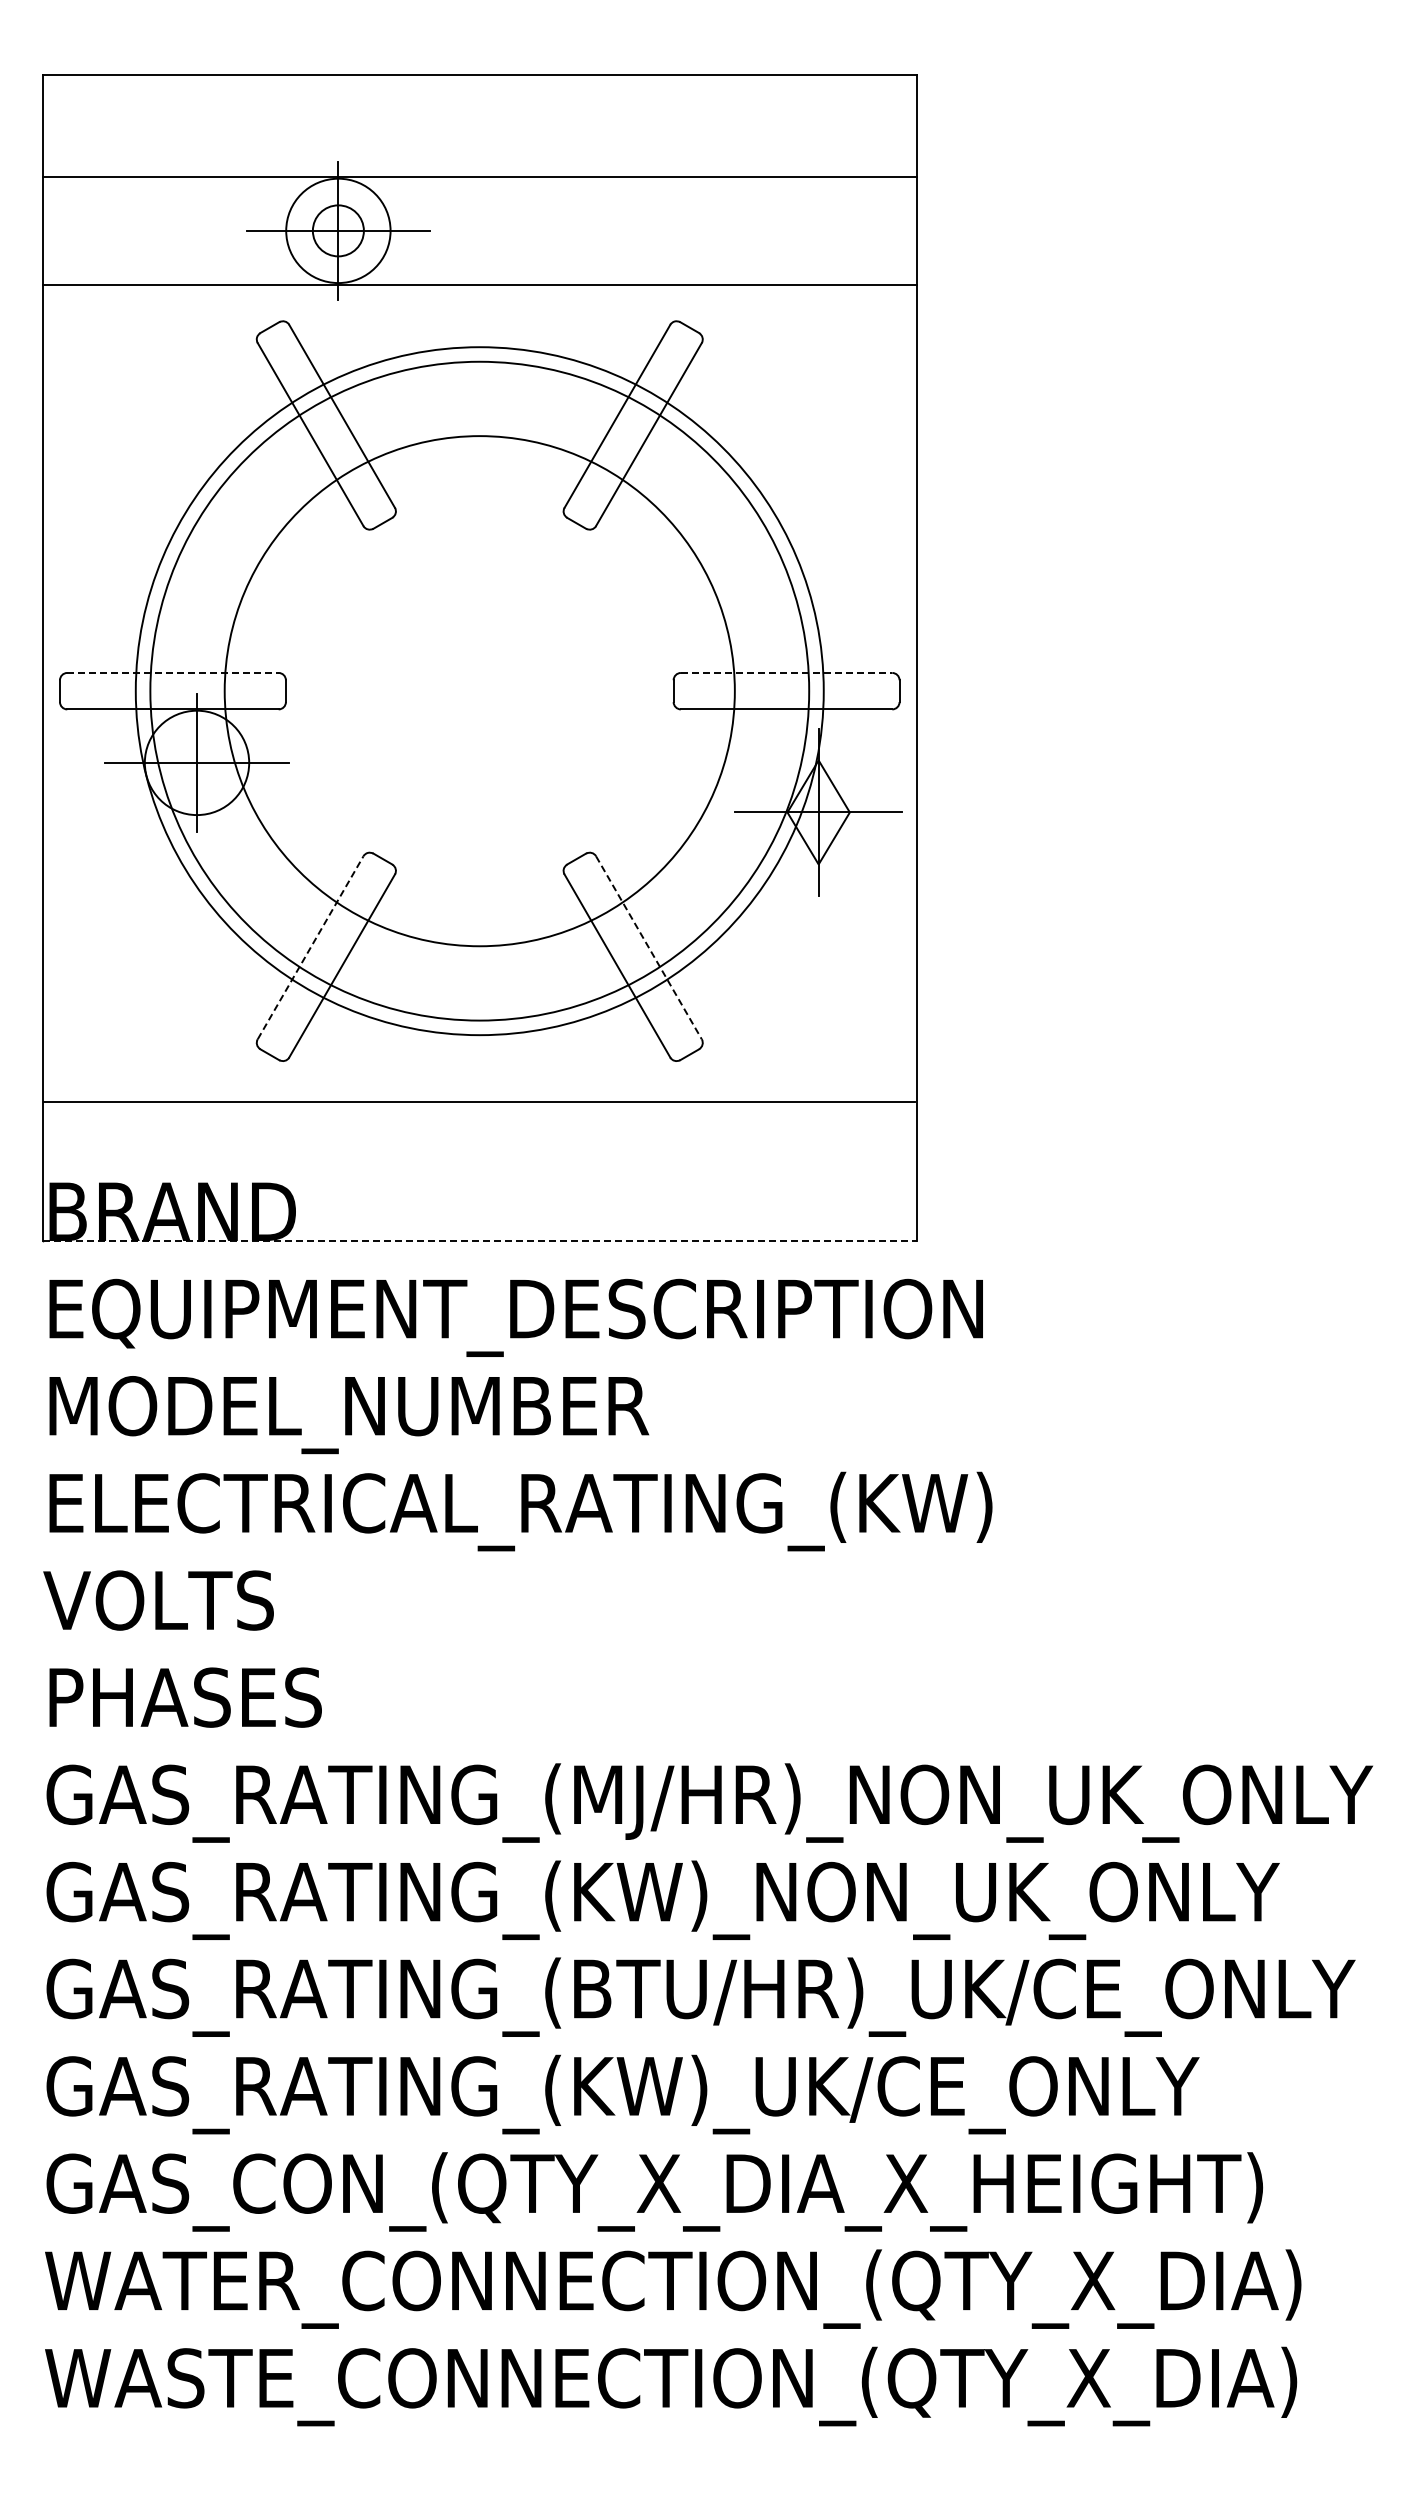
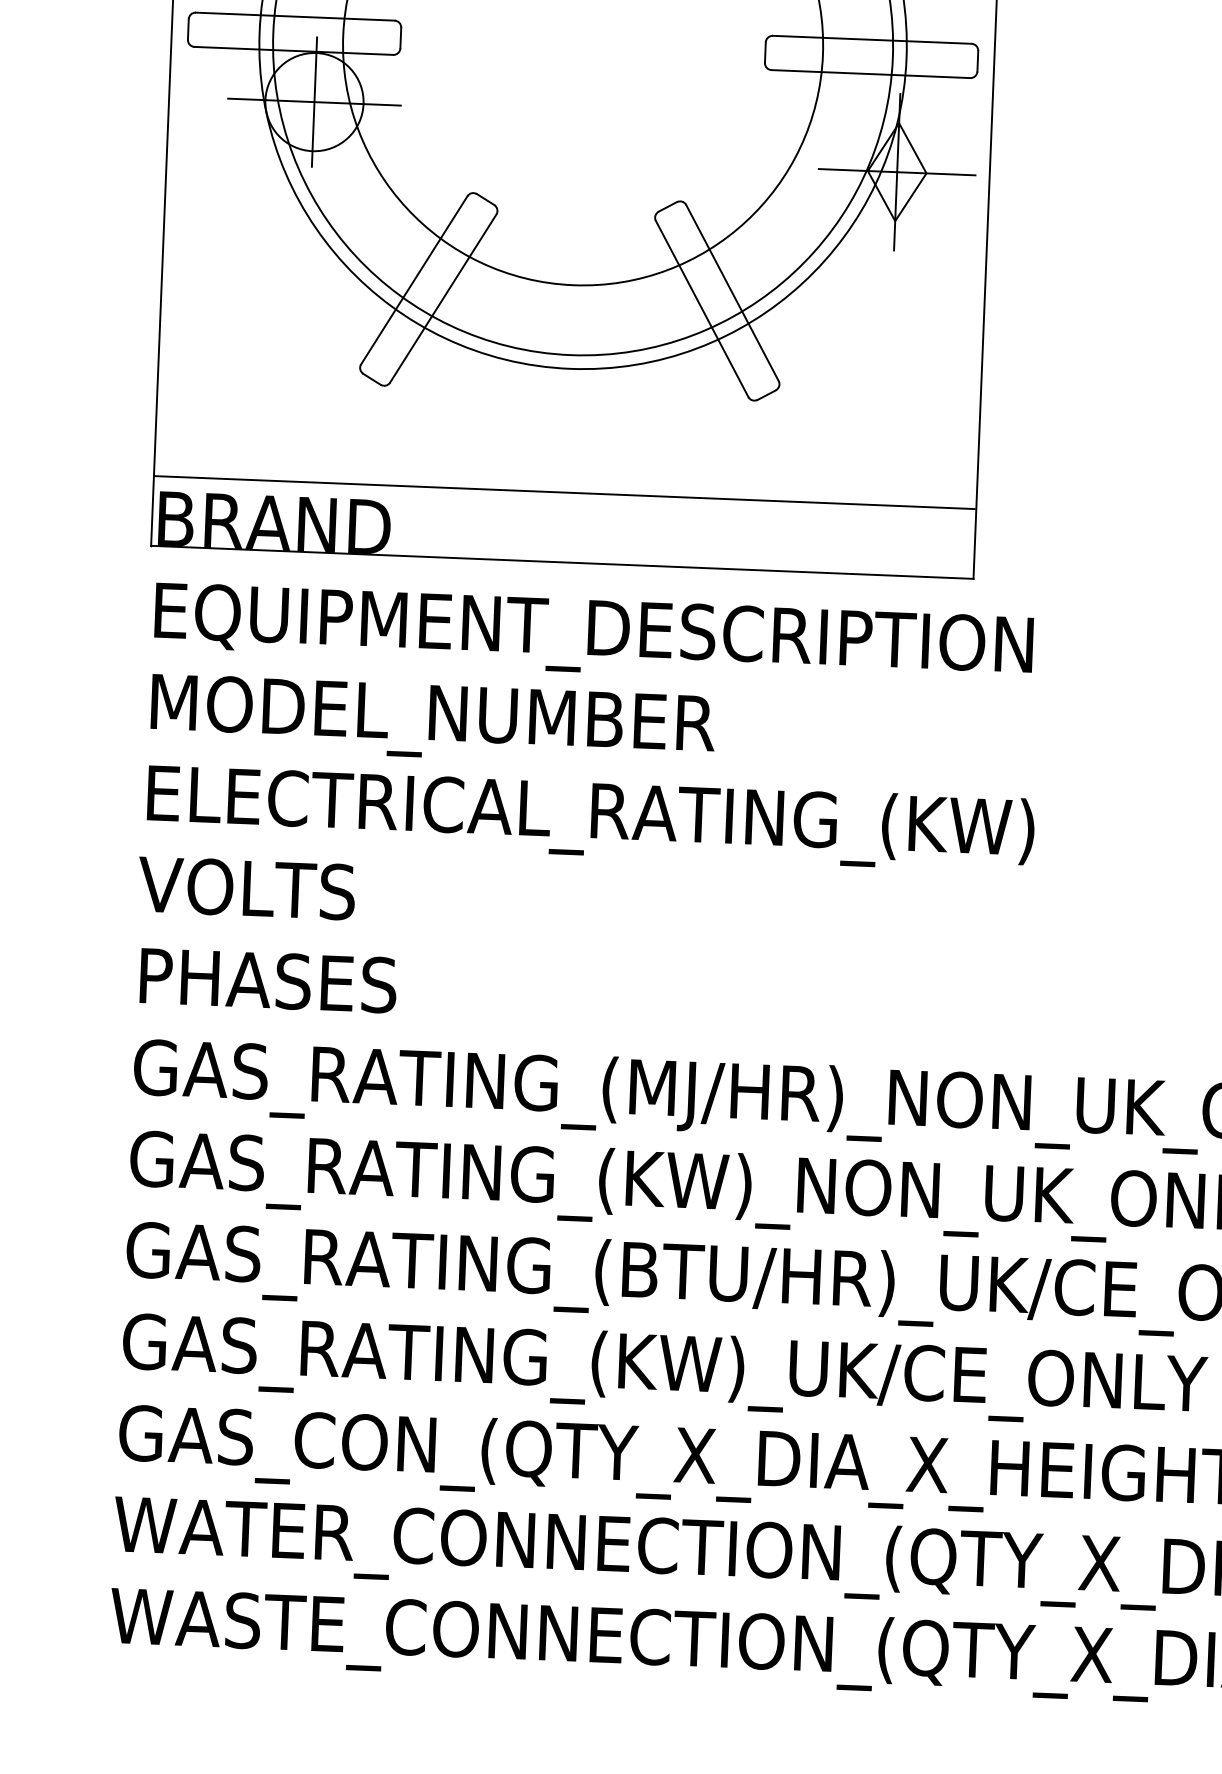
line: (172, 672) -> (294, 16), dashed -> solid
line: (786, 672) -> (872, 39), dashed -> solid
line: (310, 947) -> (414, 279), dashed -> solid
line: (648, 947) -> (732, 292), dashed -> solid
line: (479, 1101) -> (564, 492), moved
line: (480, 1240) -> (563, 561), dashed -> solid

